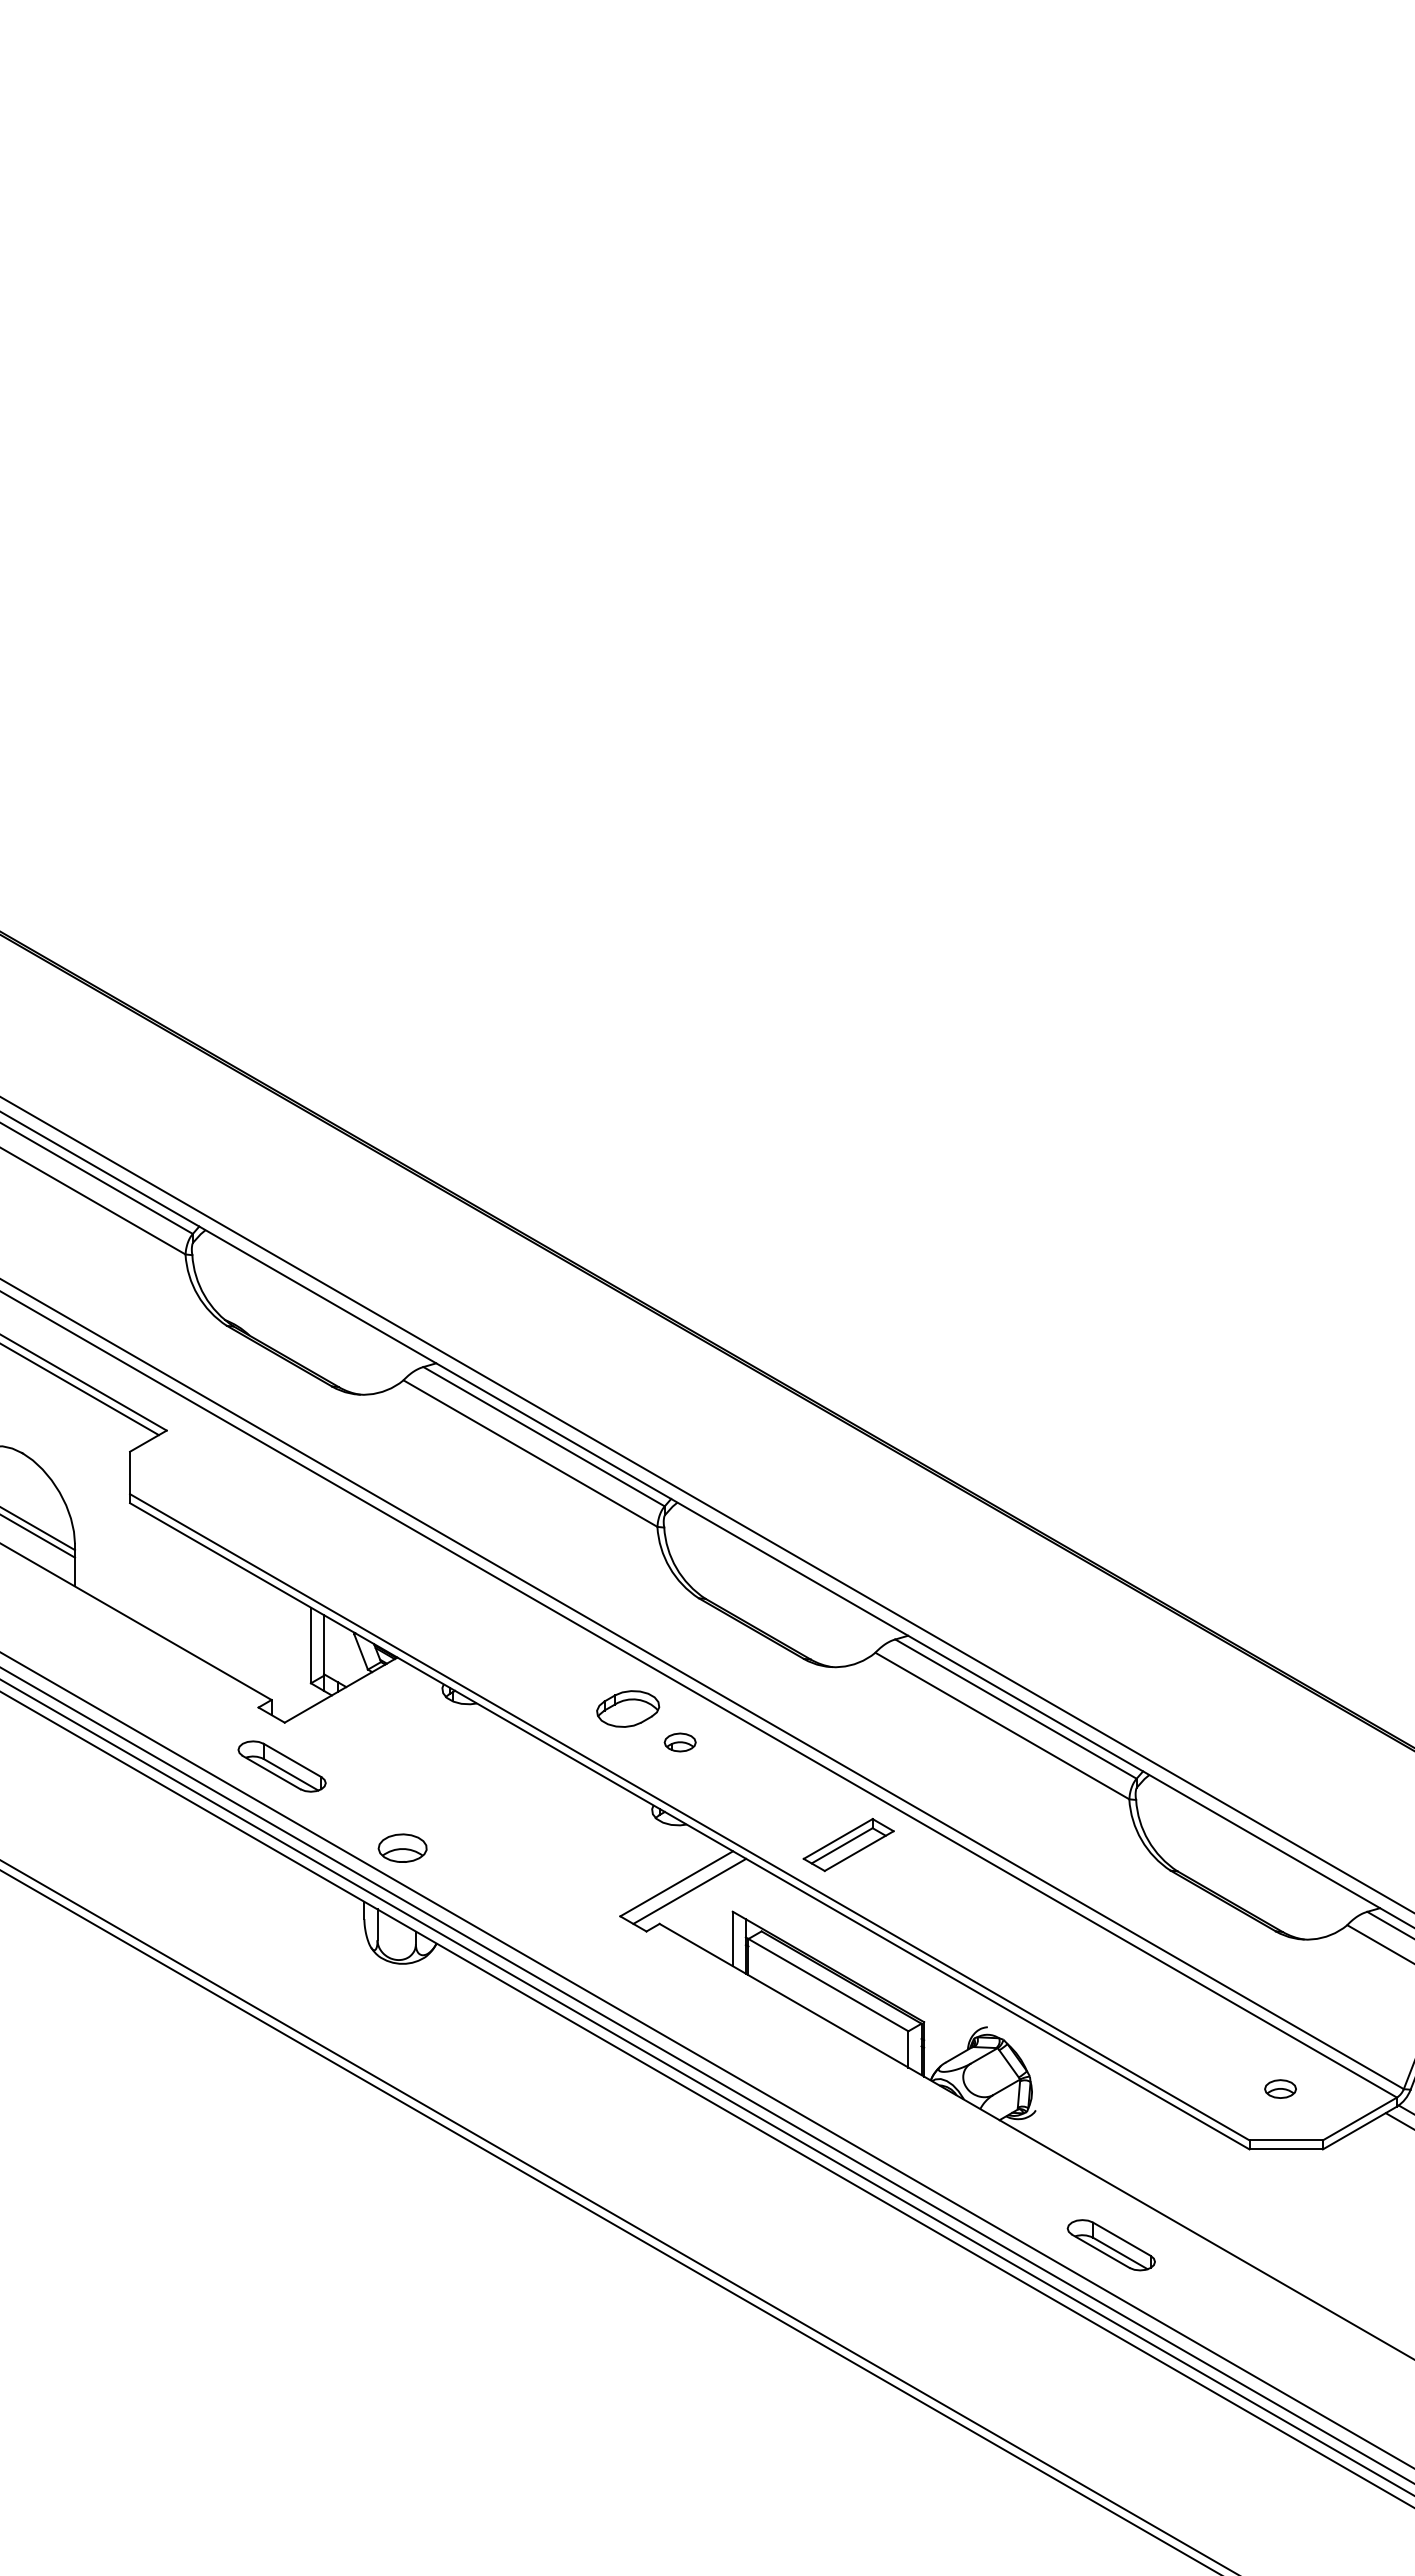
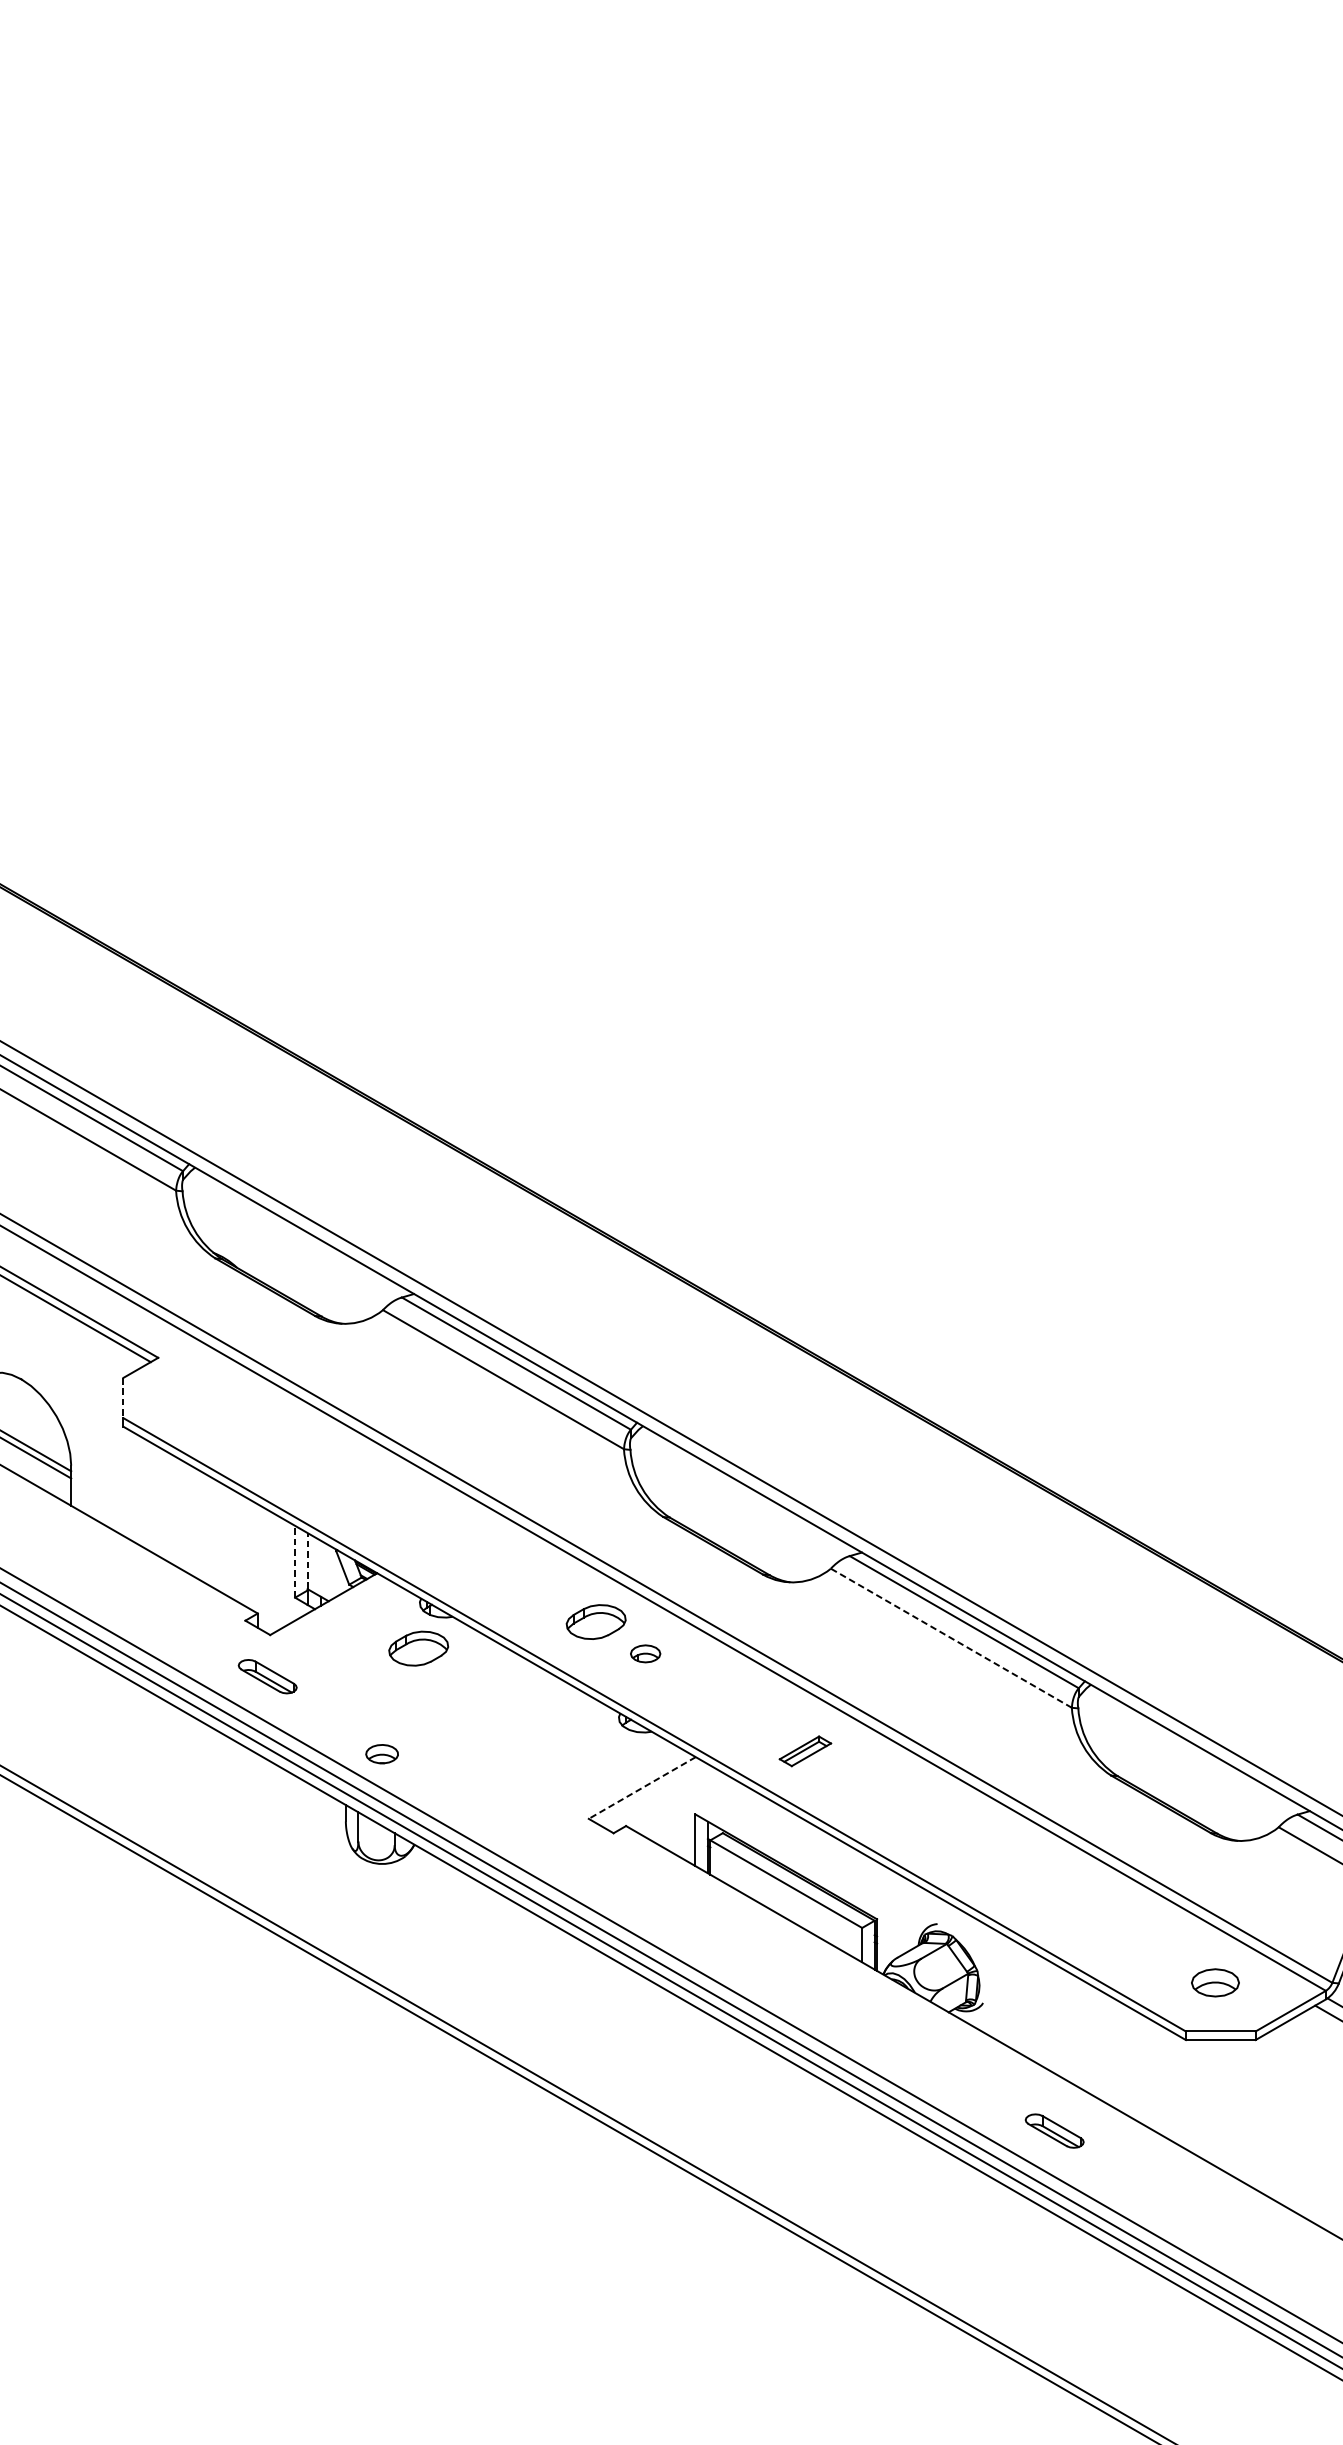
line: (130, 1473) -> (123, 1398), solid -> dashed
line: (324, 1644) -> (307, 1560), solid -> dashed
line: (310, 1645) -> (294, 1561), solid -> dashed
line: (1002, 1726) -> (951, 1638), solid -> dashed
part: (441, 1736) -> (419, 1648), added
part: (281, 1766) -> (267, 1676), size x0.7
part: (848, 1845) -> (805, 1751), size x0.6
part: (402, 1847) -> (382, 1753), size x0.7
line: (676, 1884) -> (642, 1788), solid -> dashed
line: (689, 1890) -> (654, 1794), removed
part: (1280, 2088) -> (1215, 1982), size x1.6
part: (1110, 2245) -> (1053, 2131), size x0.7

